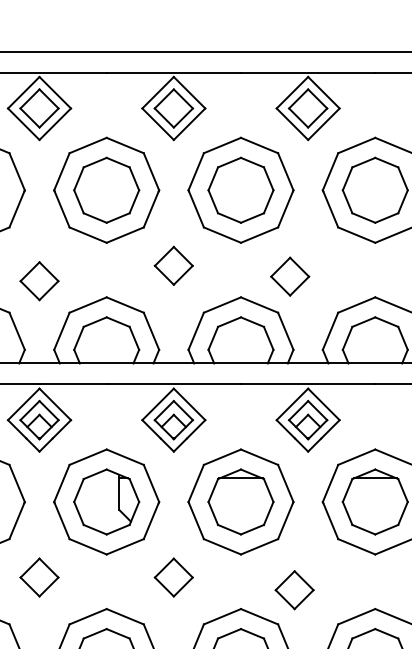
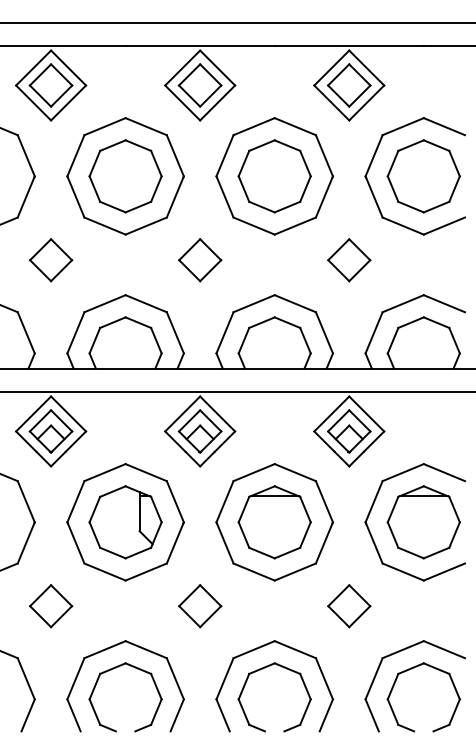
part: (290, 276) -> (349, 260), moved
part: (39, 281) -> (51, 260), moved
part: (294, 590) -> (349, 606), moved

